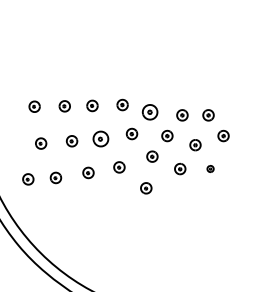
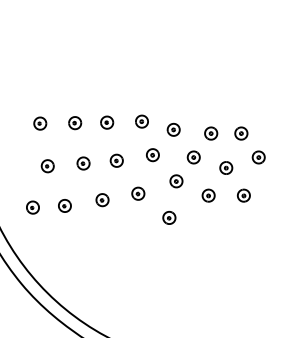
part: (149, 111) -> (173, 129), size x0.71
part: (100, 138) -> (116, 160), size x0.71
part: (210, 168) -> (243, 195), size x1.67

